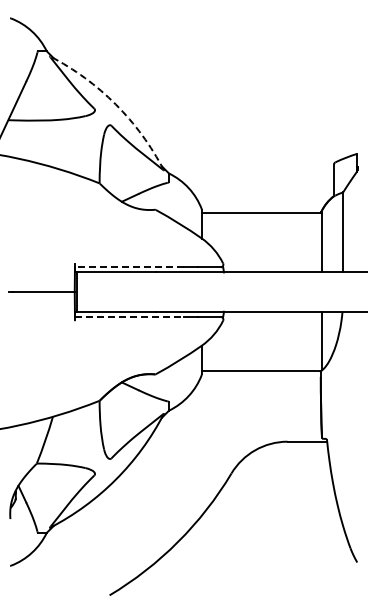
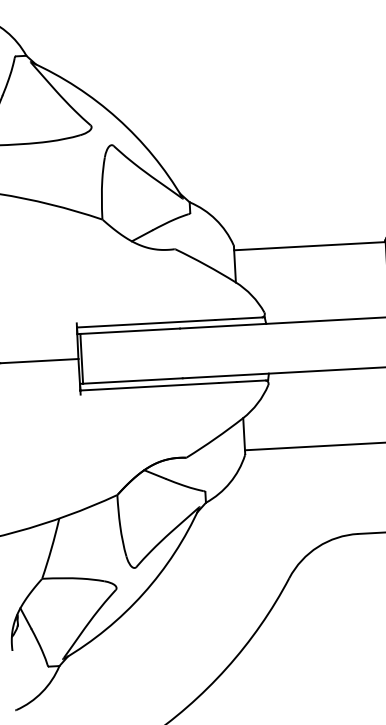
arc: (115, 104) -> (117, 118), dashed -> solid
line: (129, 267) -> (146, 324), dashed -> solid
line: (129, 316) -> (149, 386), dashed -> solid

